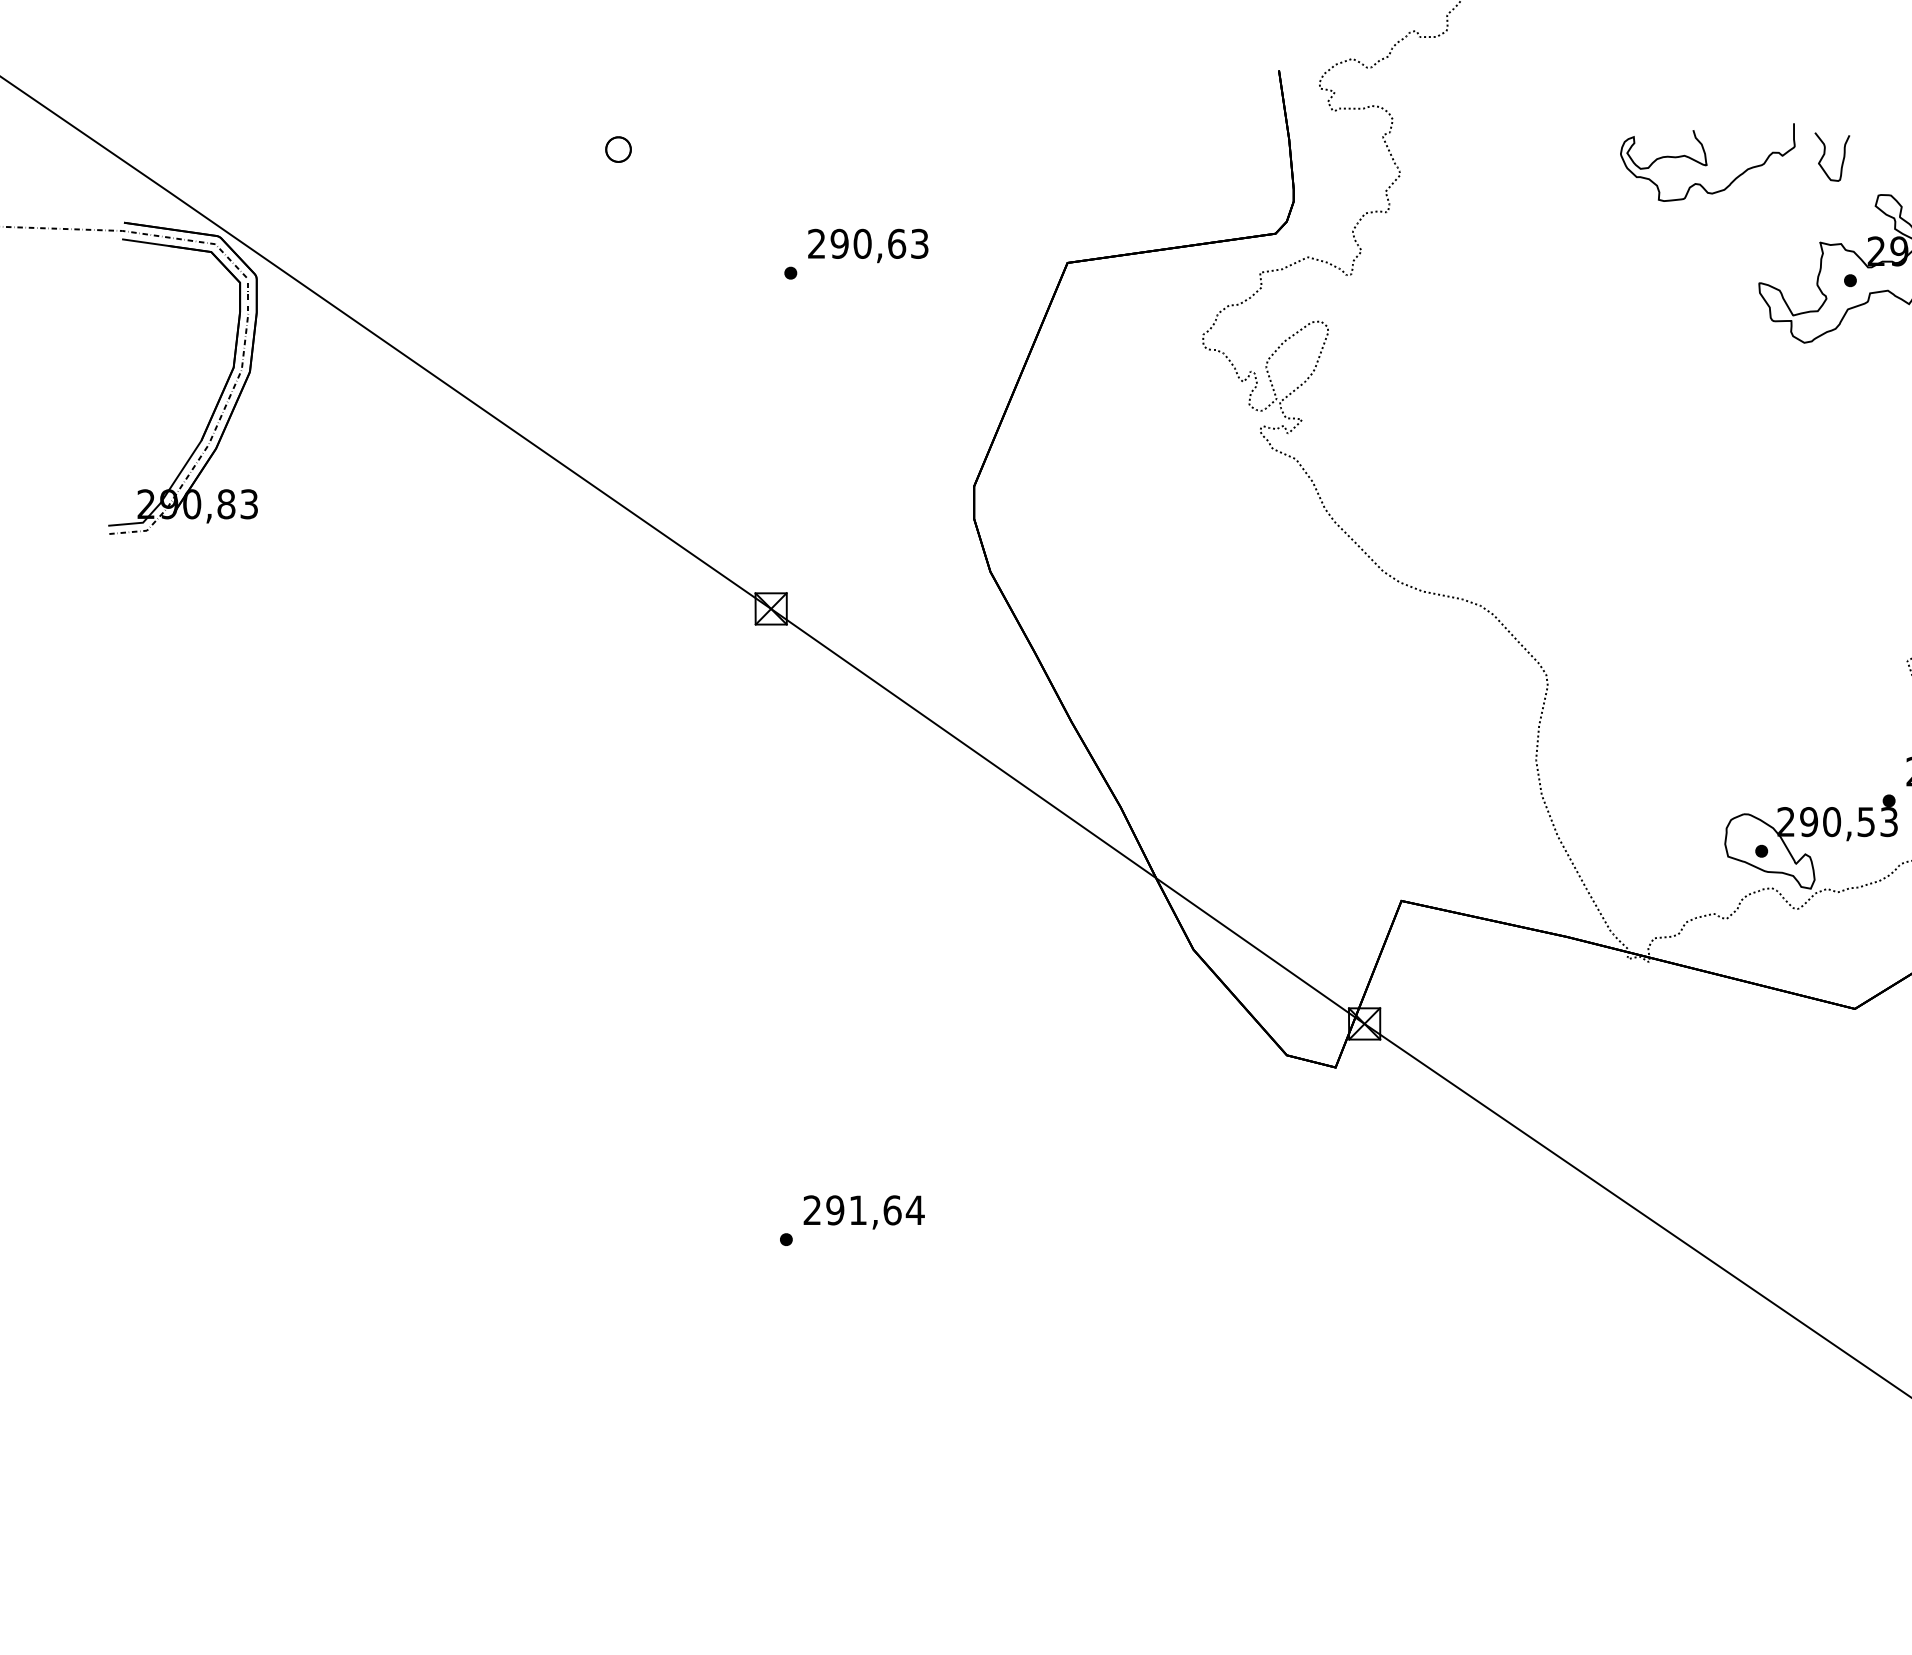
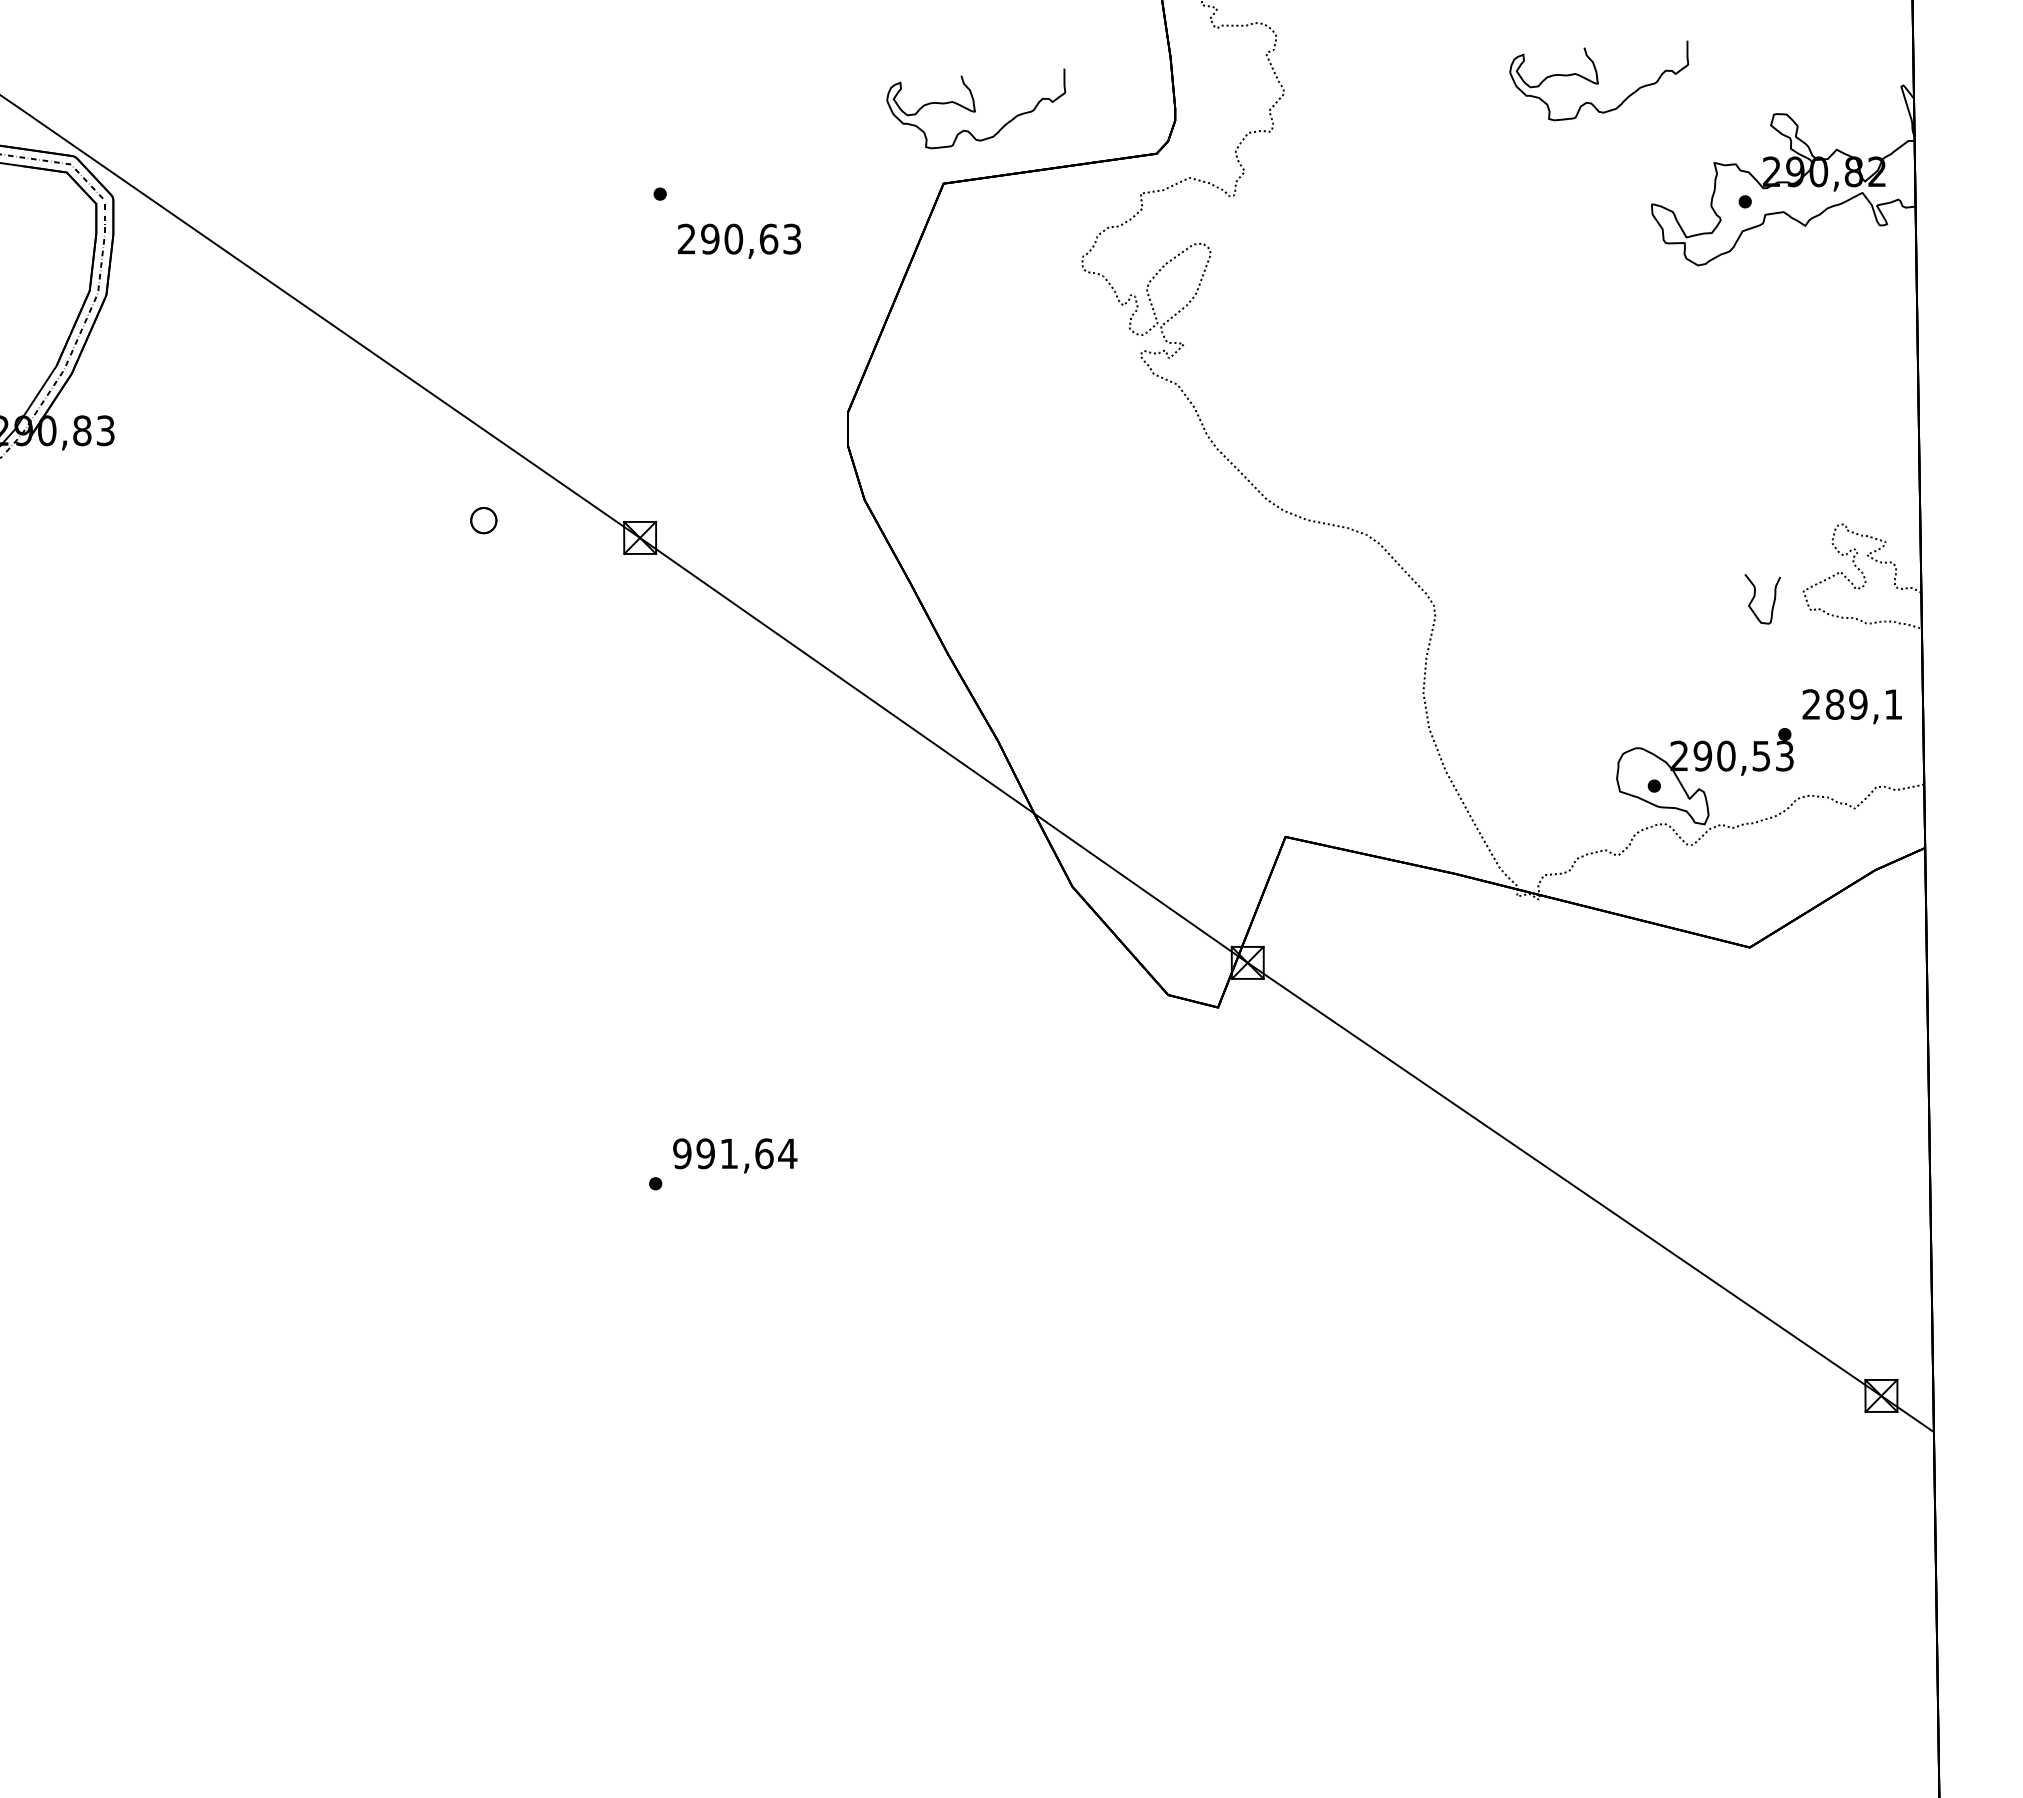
part: (618, 149) -> (483, 520), moved
curve: (1825, 154) -> (1755, 596), moved
curve: (1098, 189) -> (975, 108), added
text: (868, 245) -> (739, 240), moved
text: (812, 1210) -> (682, 1153), 291,64 -> 991,64

